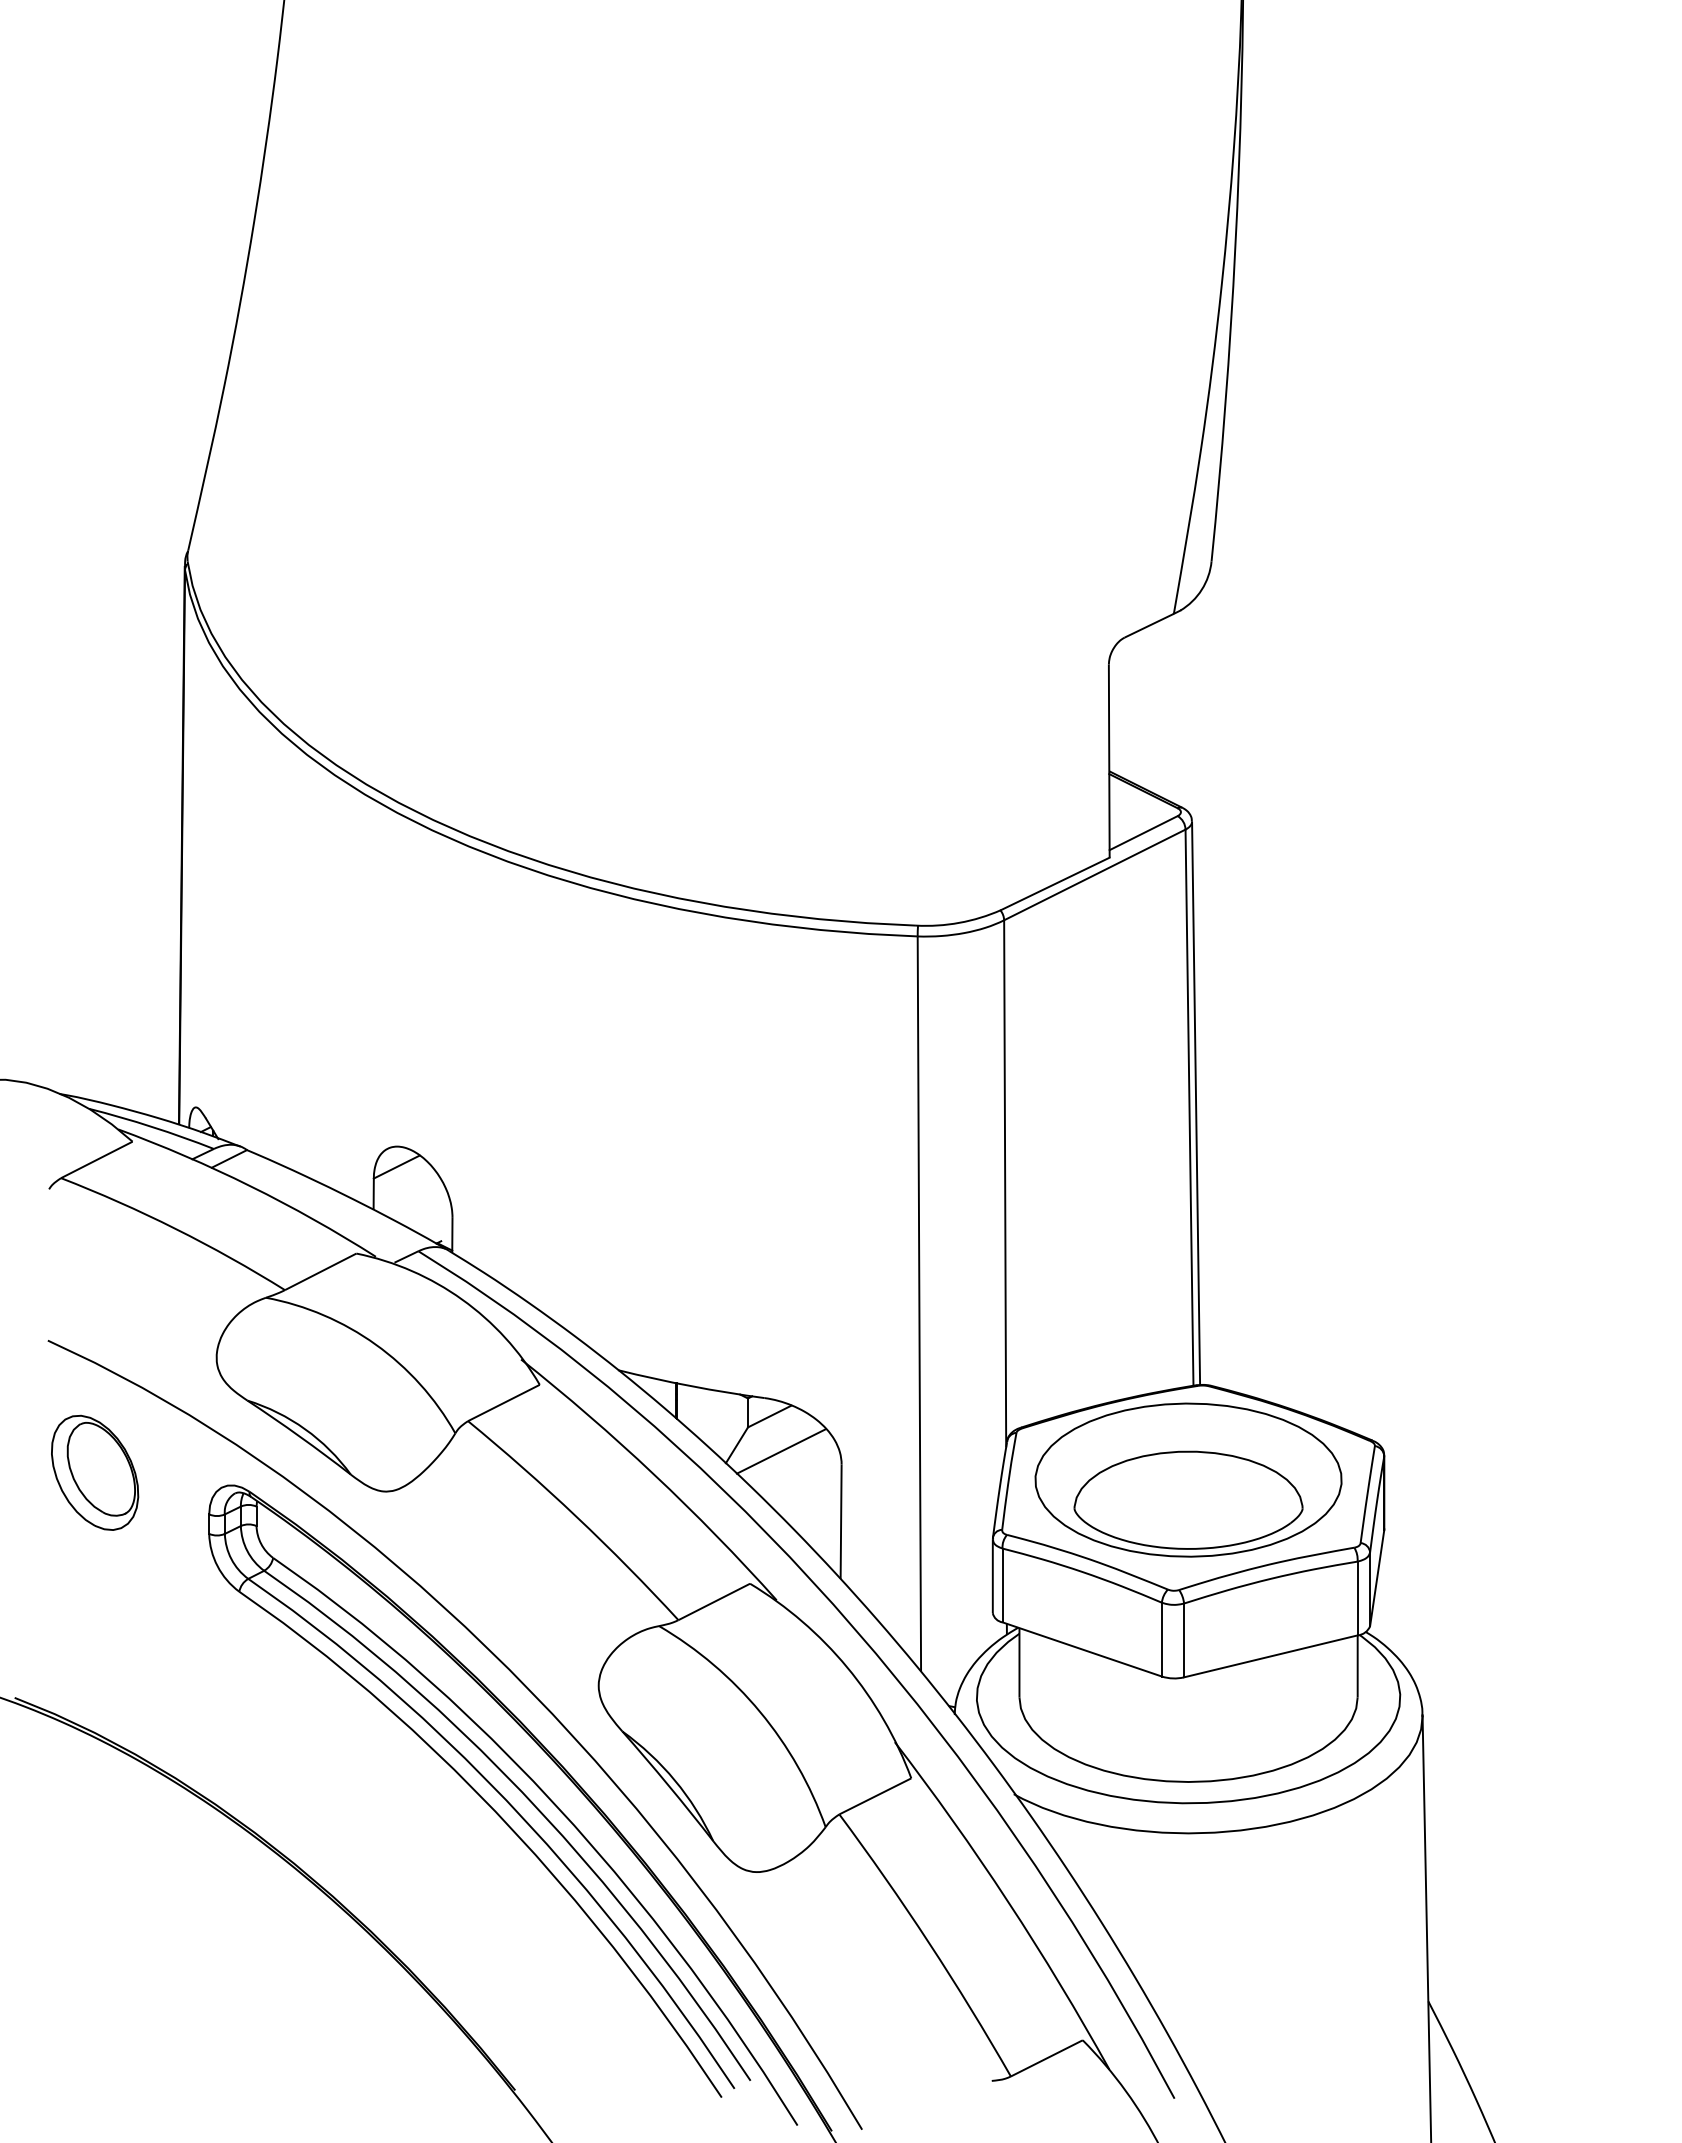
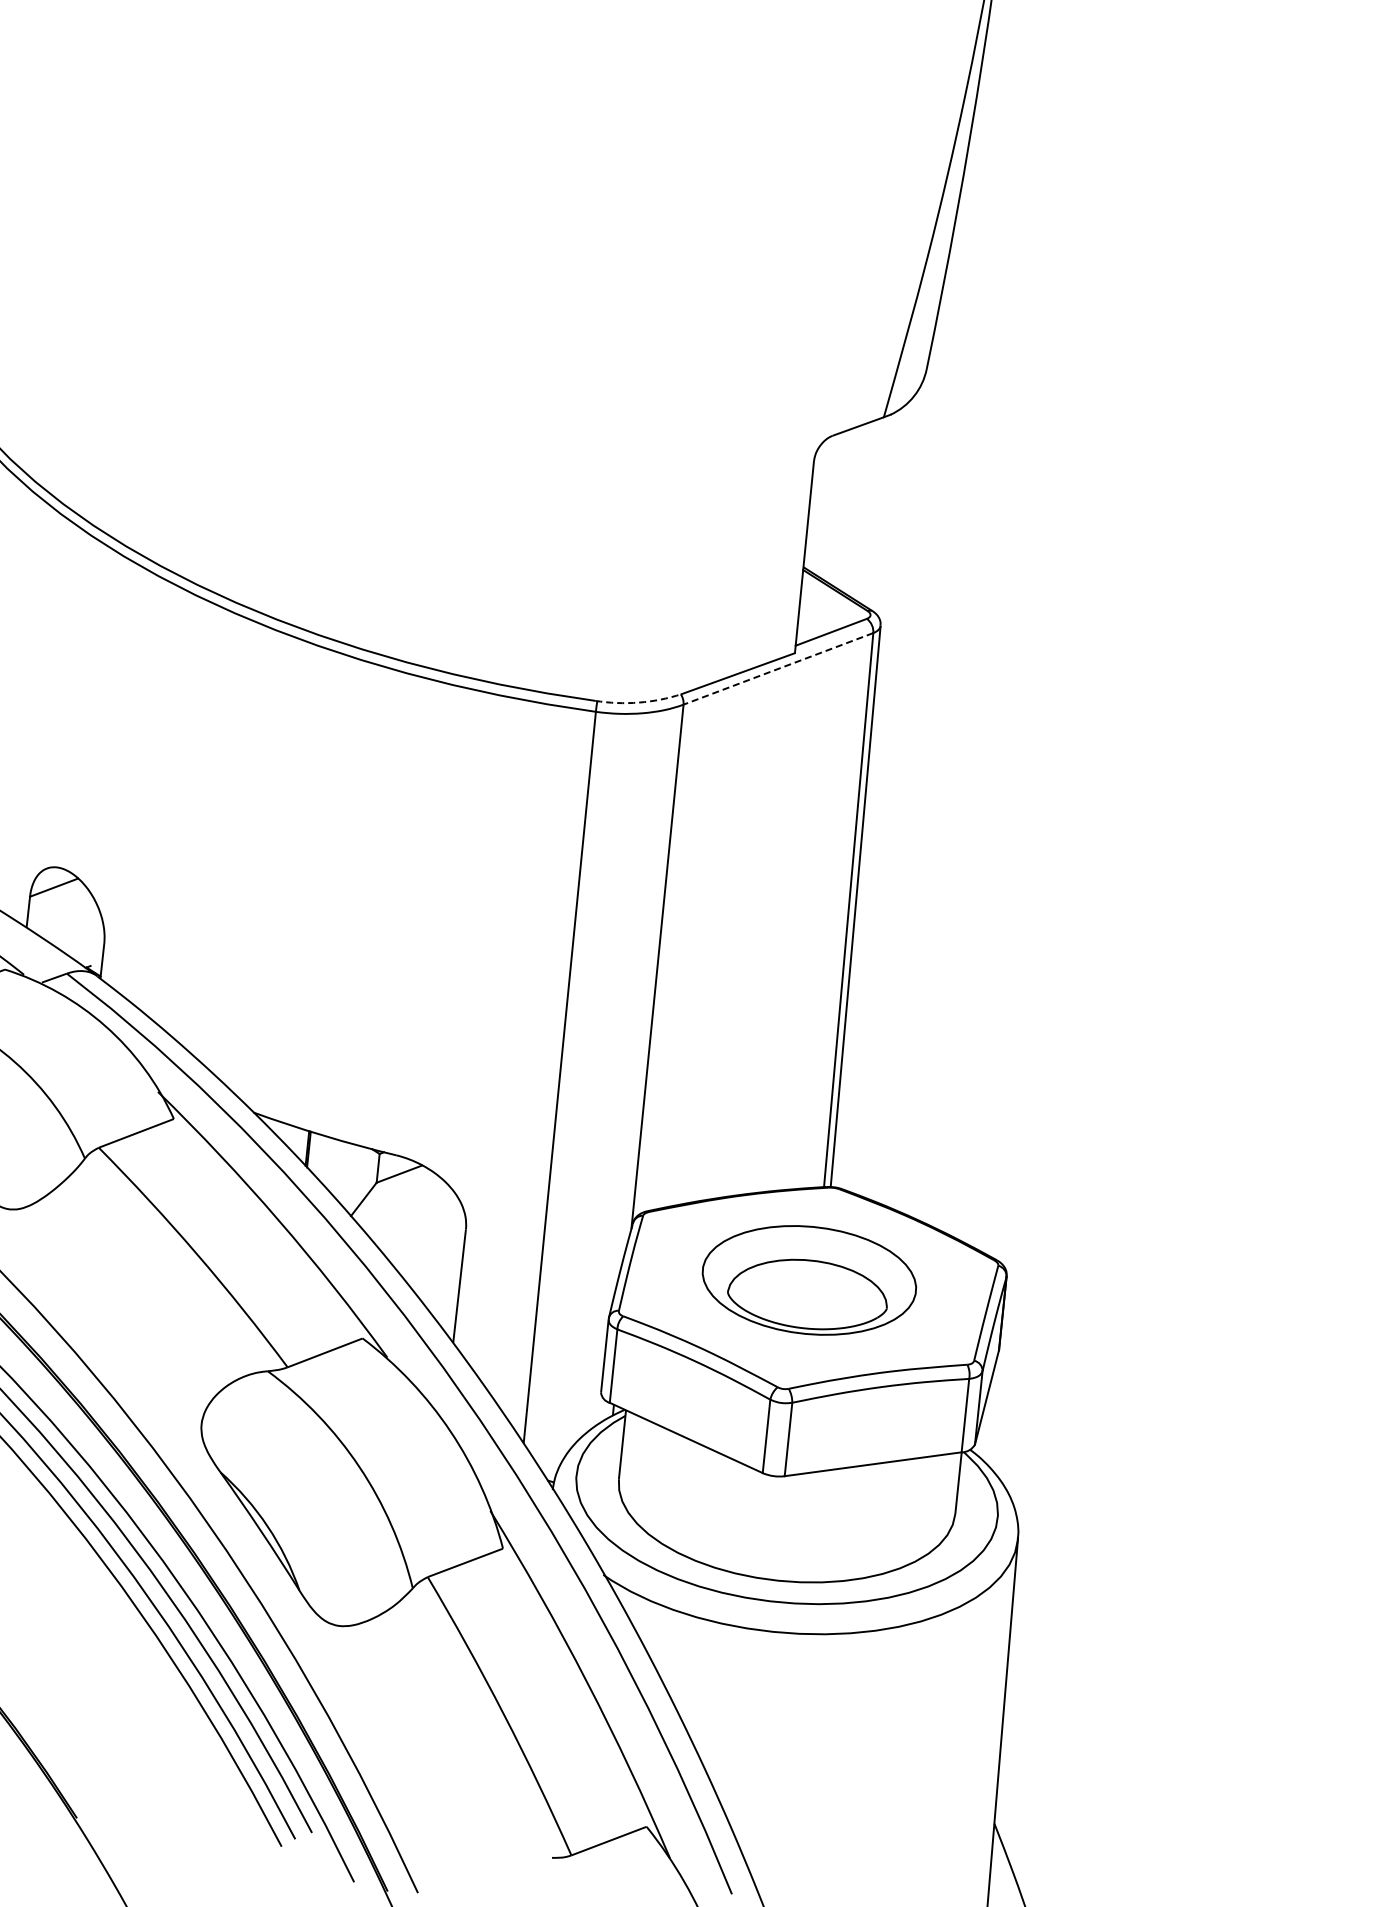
line: (1094, 875) -> (778, 669), solid -> dashed
arc: (959, 922) -> (638, 702), solid -> dashed
line: (780, 1451) -> (406, 1210), removed
part: (1188, 1479) -> (809, 1279), size x0.7

